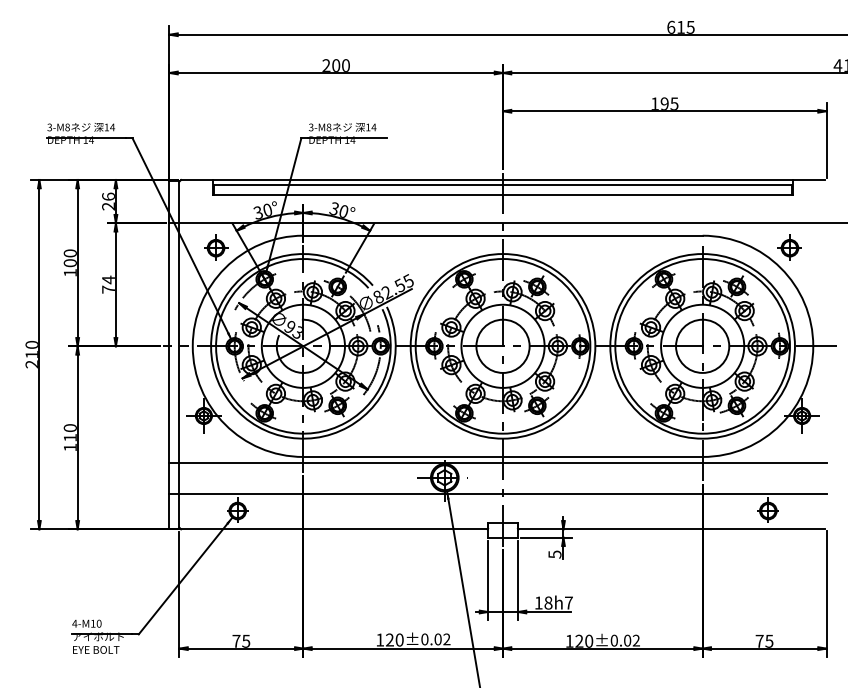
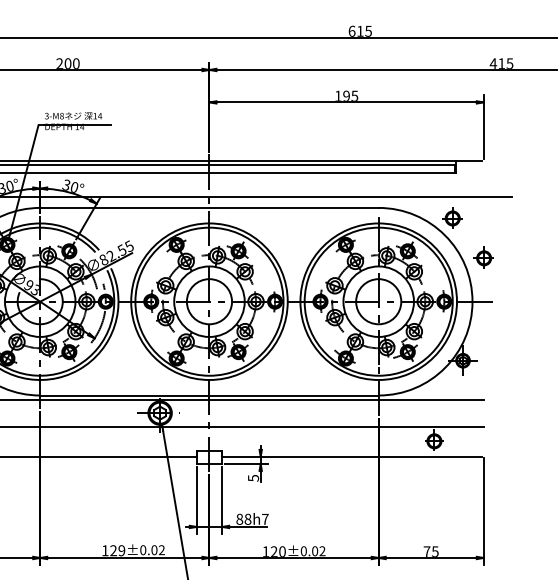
part: (826, 294) -> (483, 257), added
text: (538, 602) -> (239, 518), 18h7 -> 88h7
text: (399, 639) -> (121, 550), 120 -> 129

